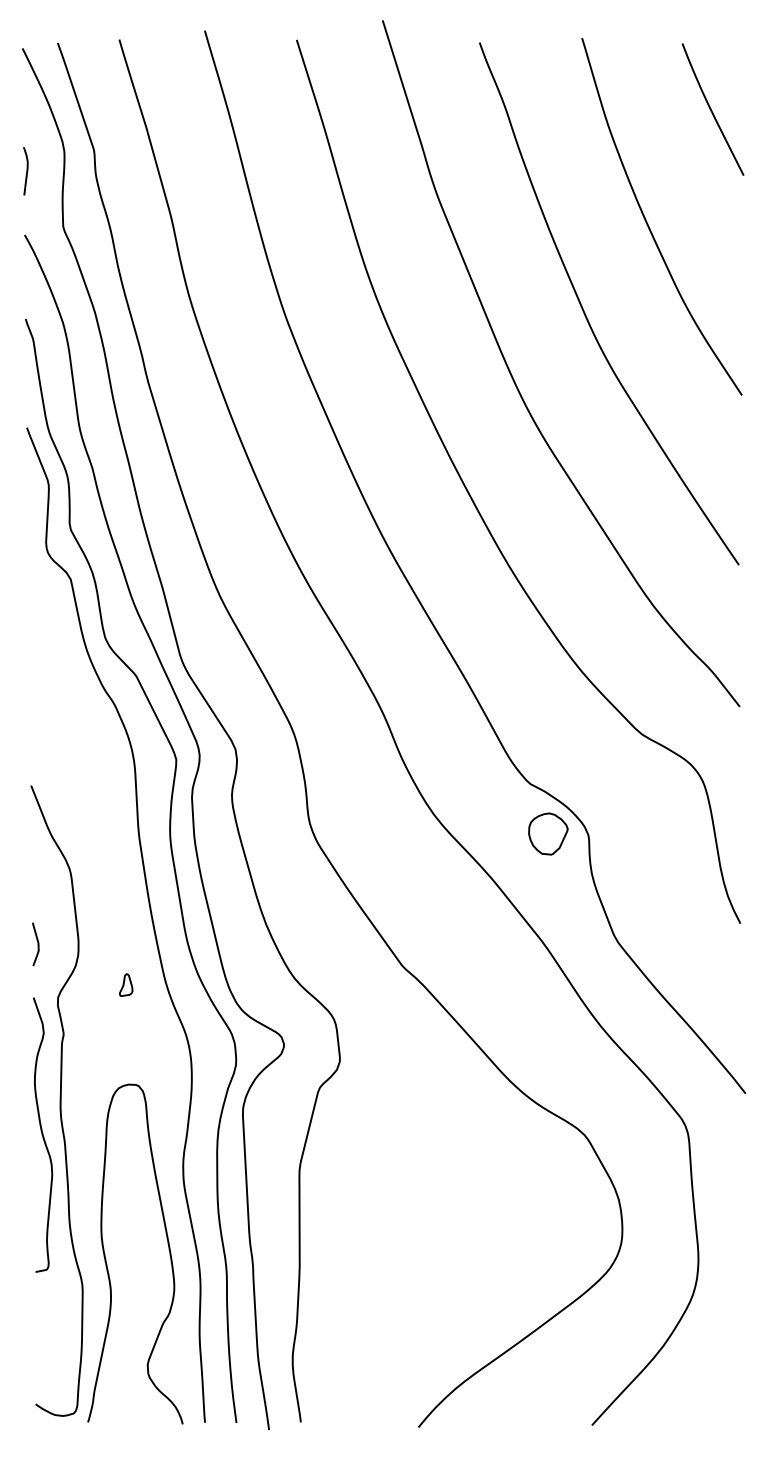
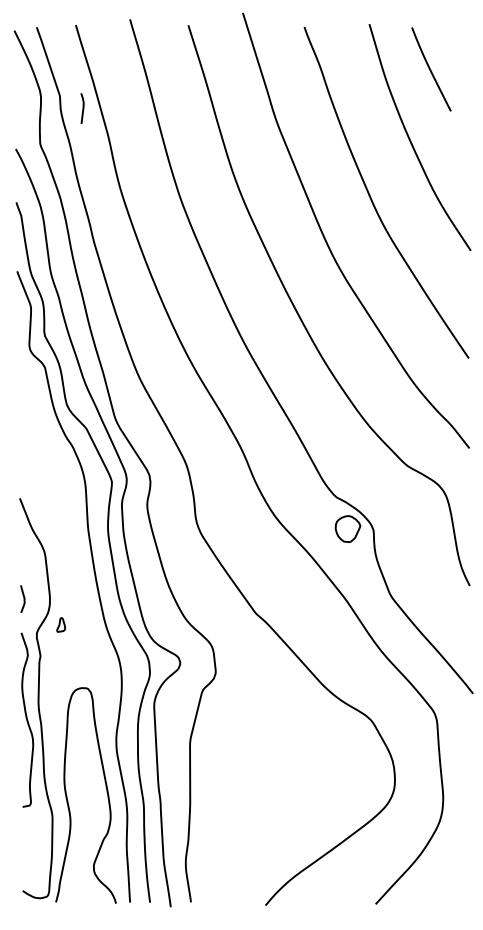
curve: (713, 109) -> (431, 69), moved
curve: (25, 171) -> (82, 108), moved
part: (125, 984) -> (60, 624), moved

